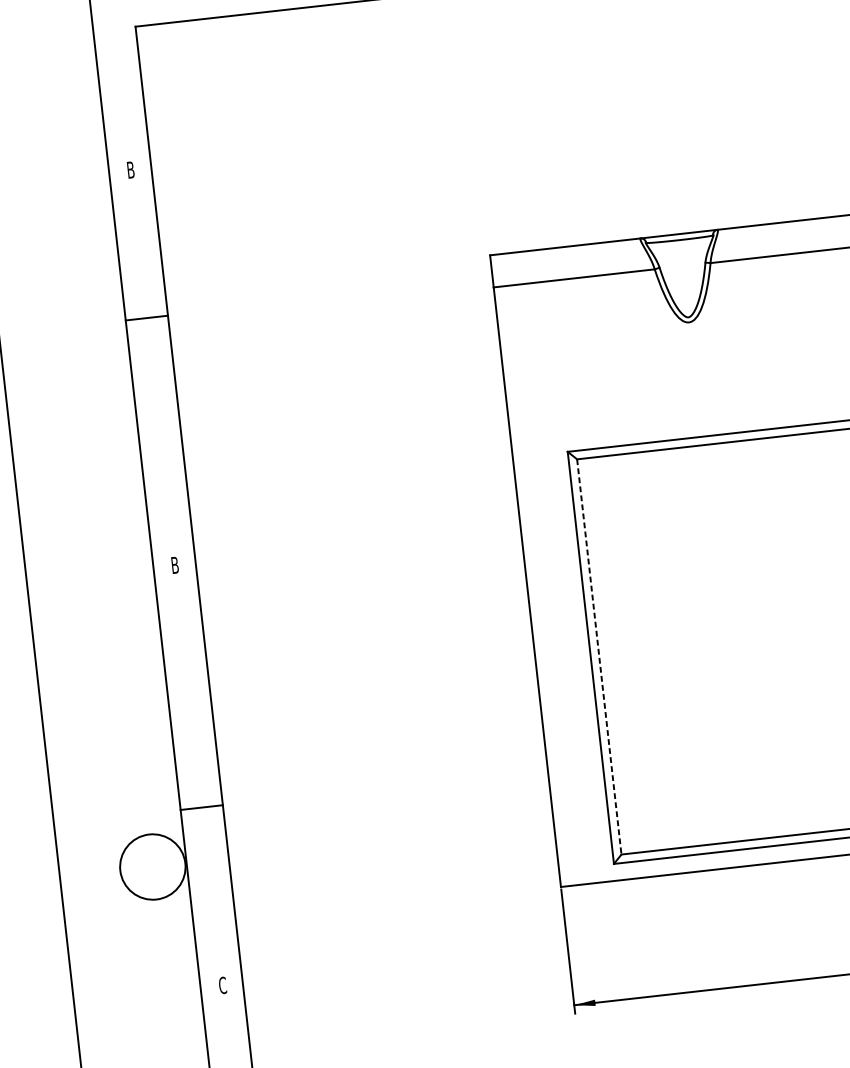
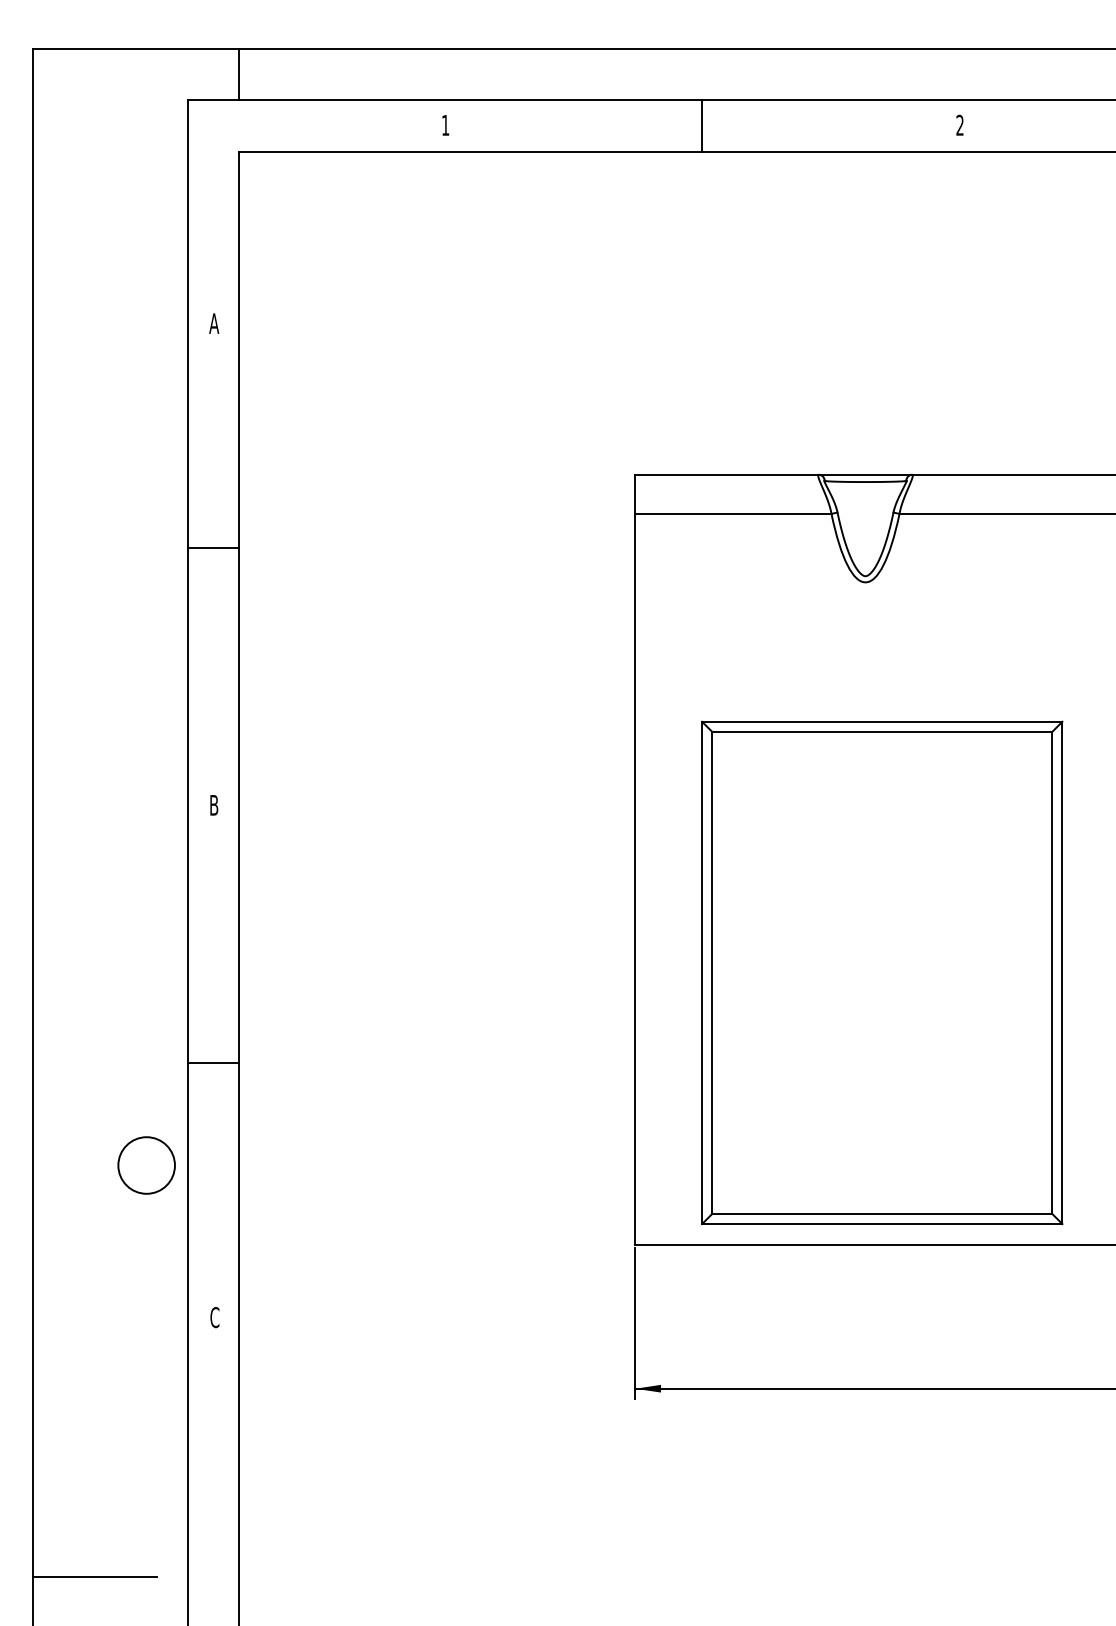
text: (131, 169) -> (214, 323), B -> A
line: (146, 317) -> (213, 547), moved
line: (599, 656) -> (712, 972), dashed -> solid
line: (201, 807) -> (213, 1062), moved
circle: (152, 867) -> (146, 1165), size x0.71

